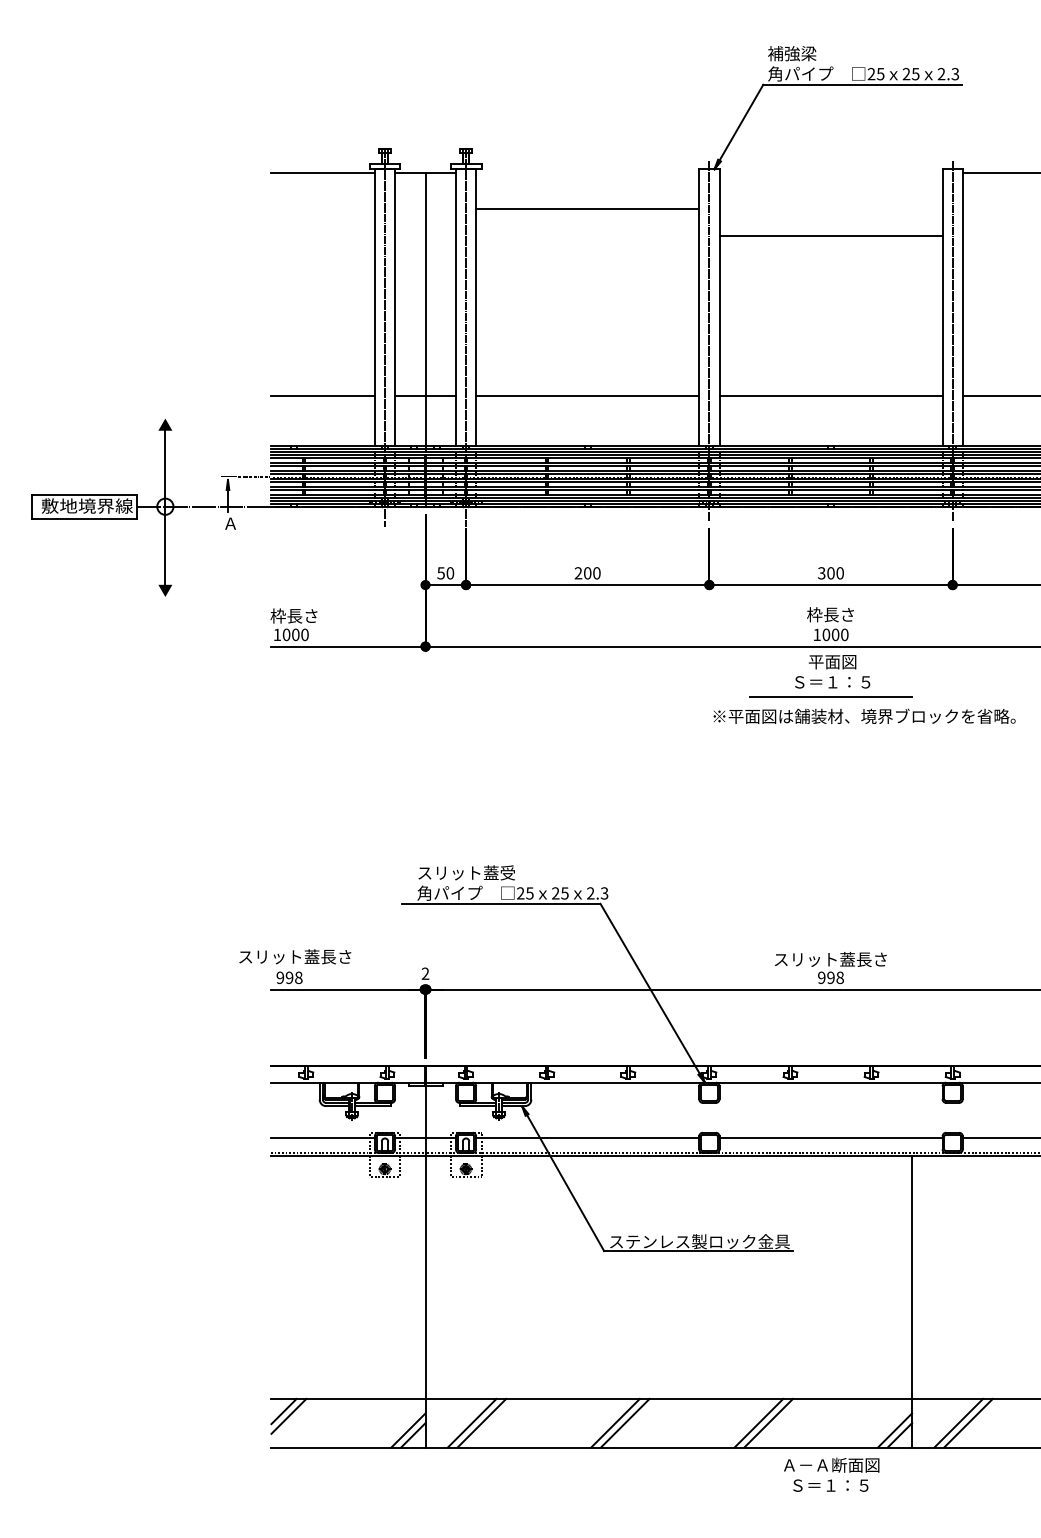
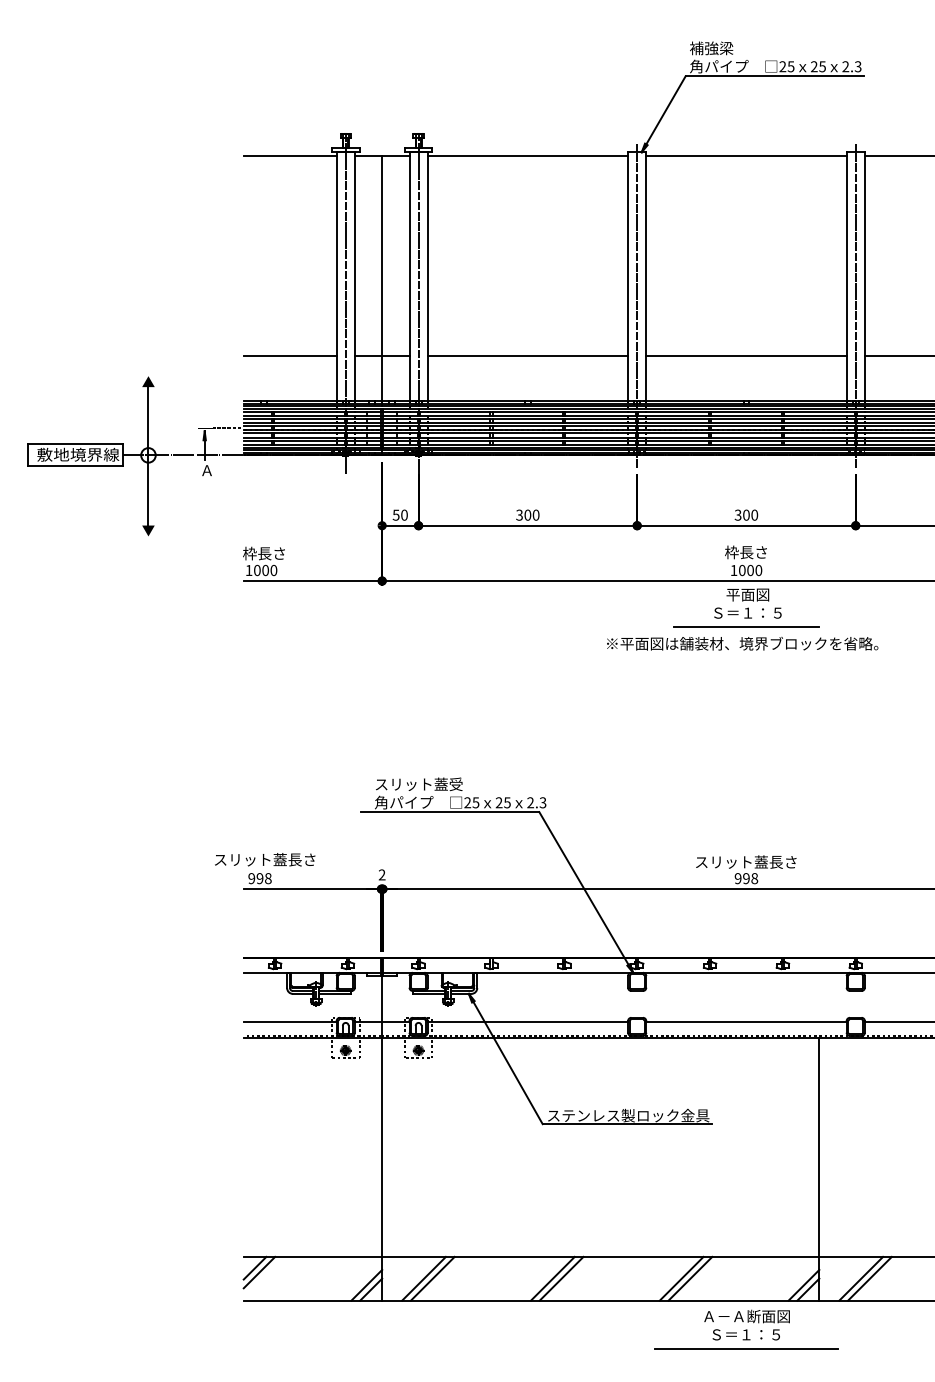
line: (587, 208) -> (527, 155), moved
line: (831, 235) -> (746, 155), moved
text: (578, 573) -> (519, 515), 200 -> 300
text: (864, 716) -> (742, 643), moved
line: (831, 1500) -> (746, 1348), added

